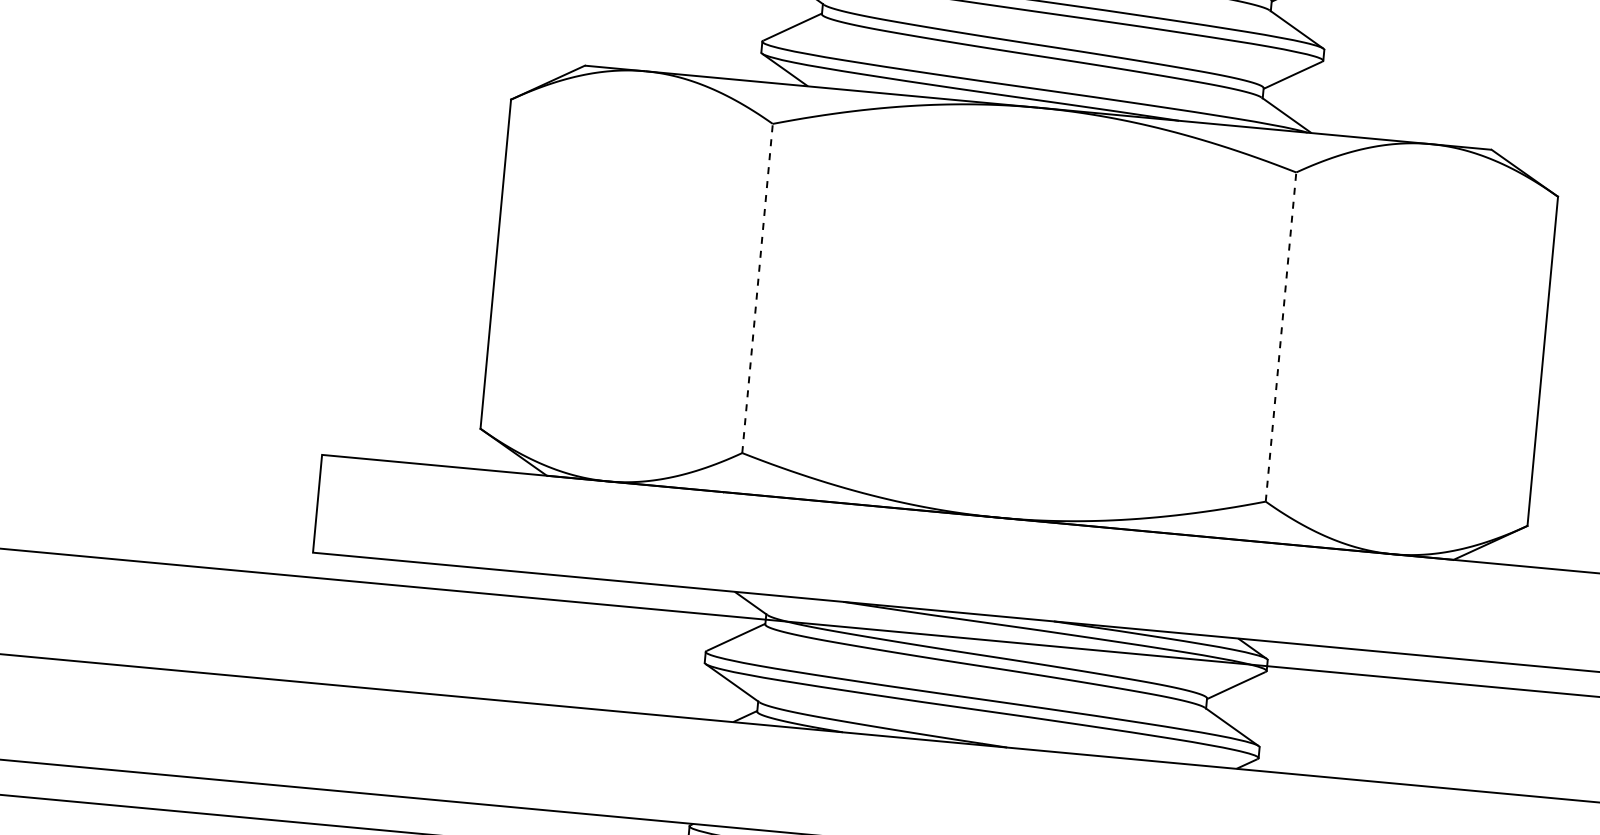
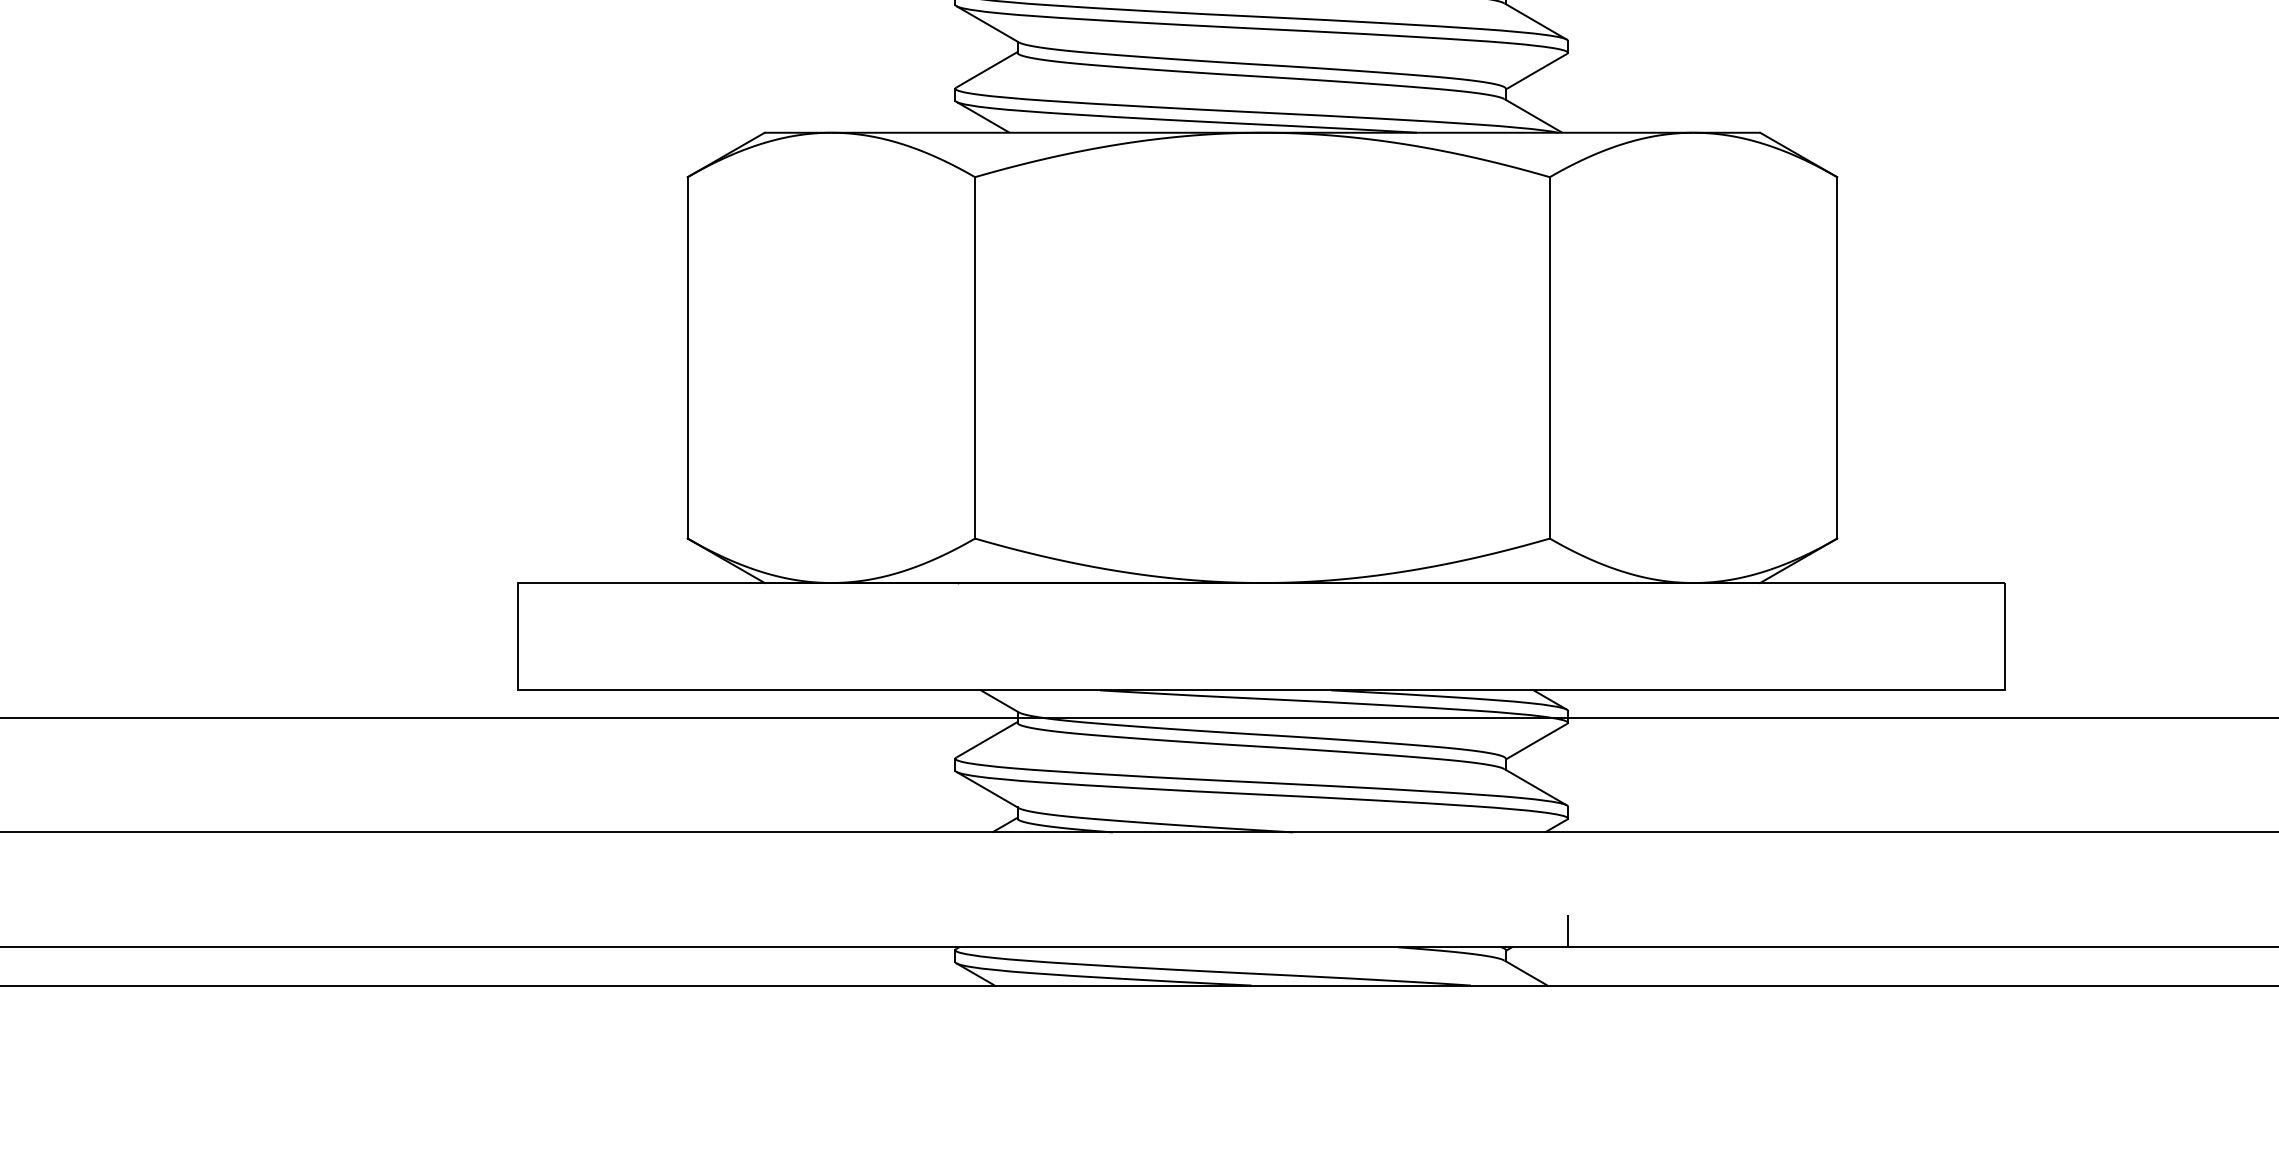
line: (757, 288) -> (975, 357), dashed -> solid
line: (1280, 336) -> (1549, 357), dashed -> solid

